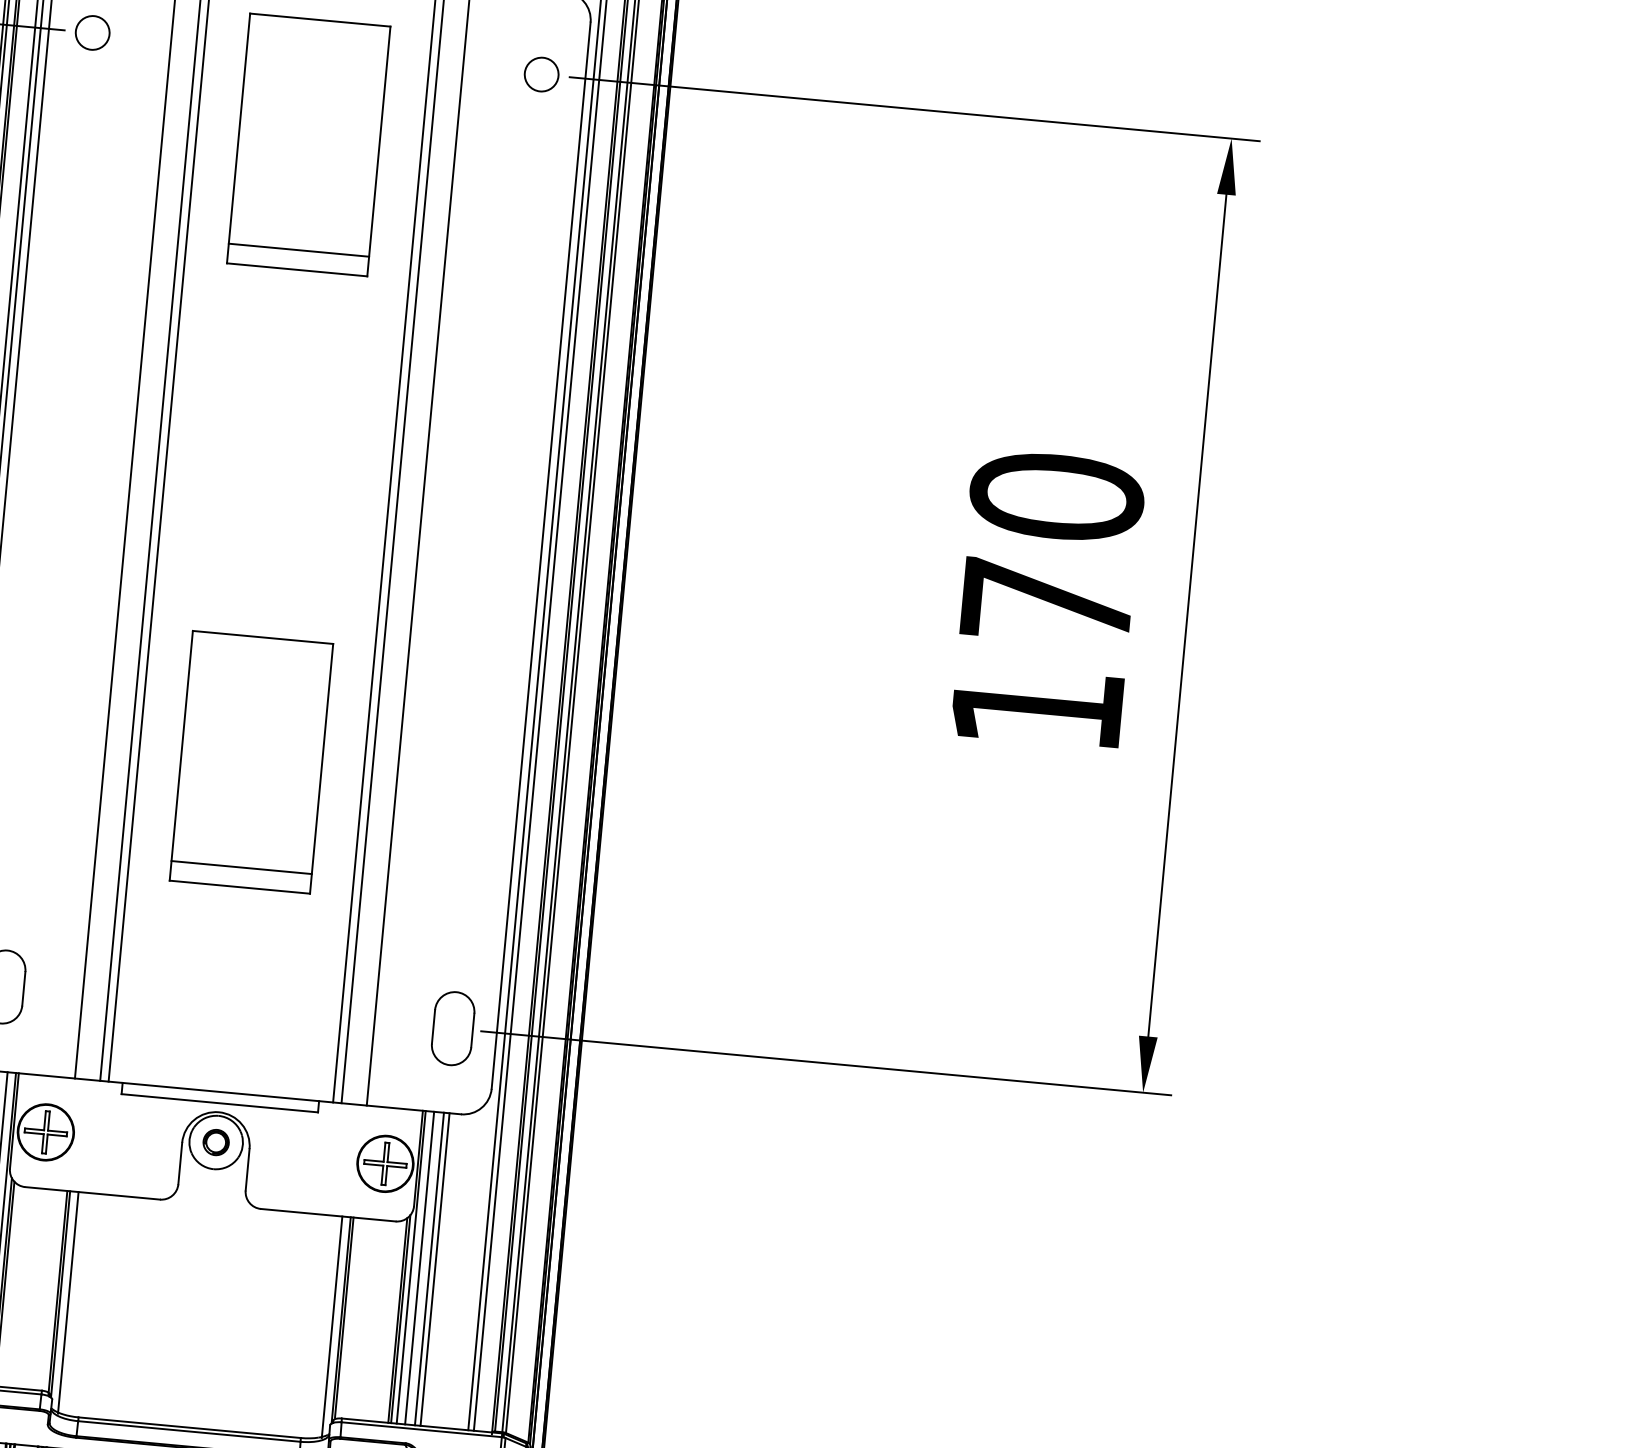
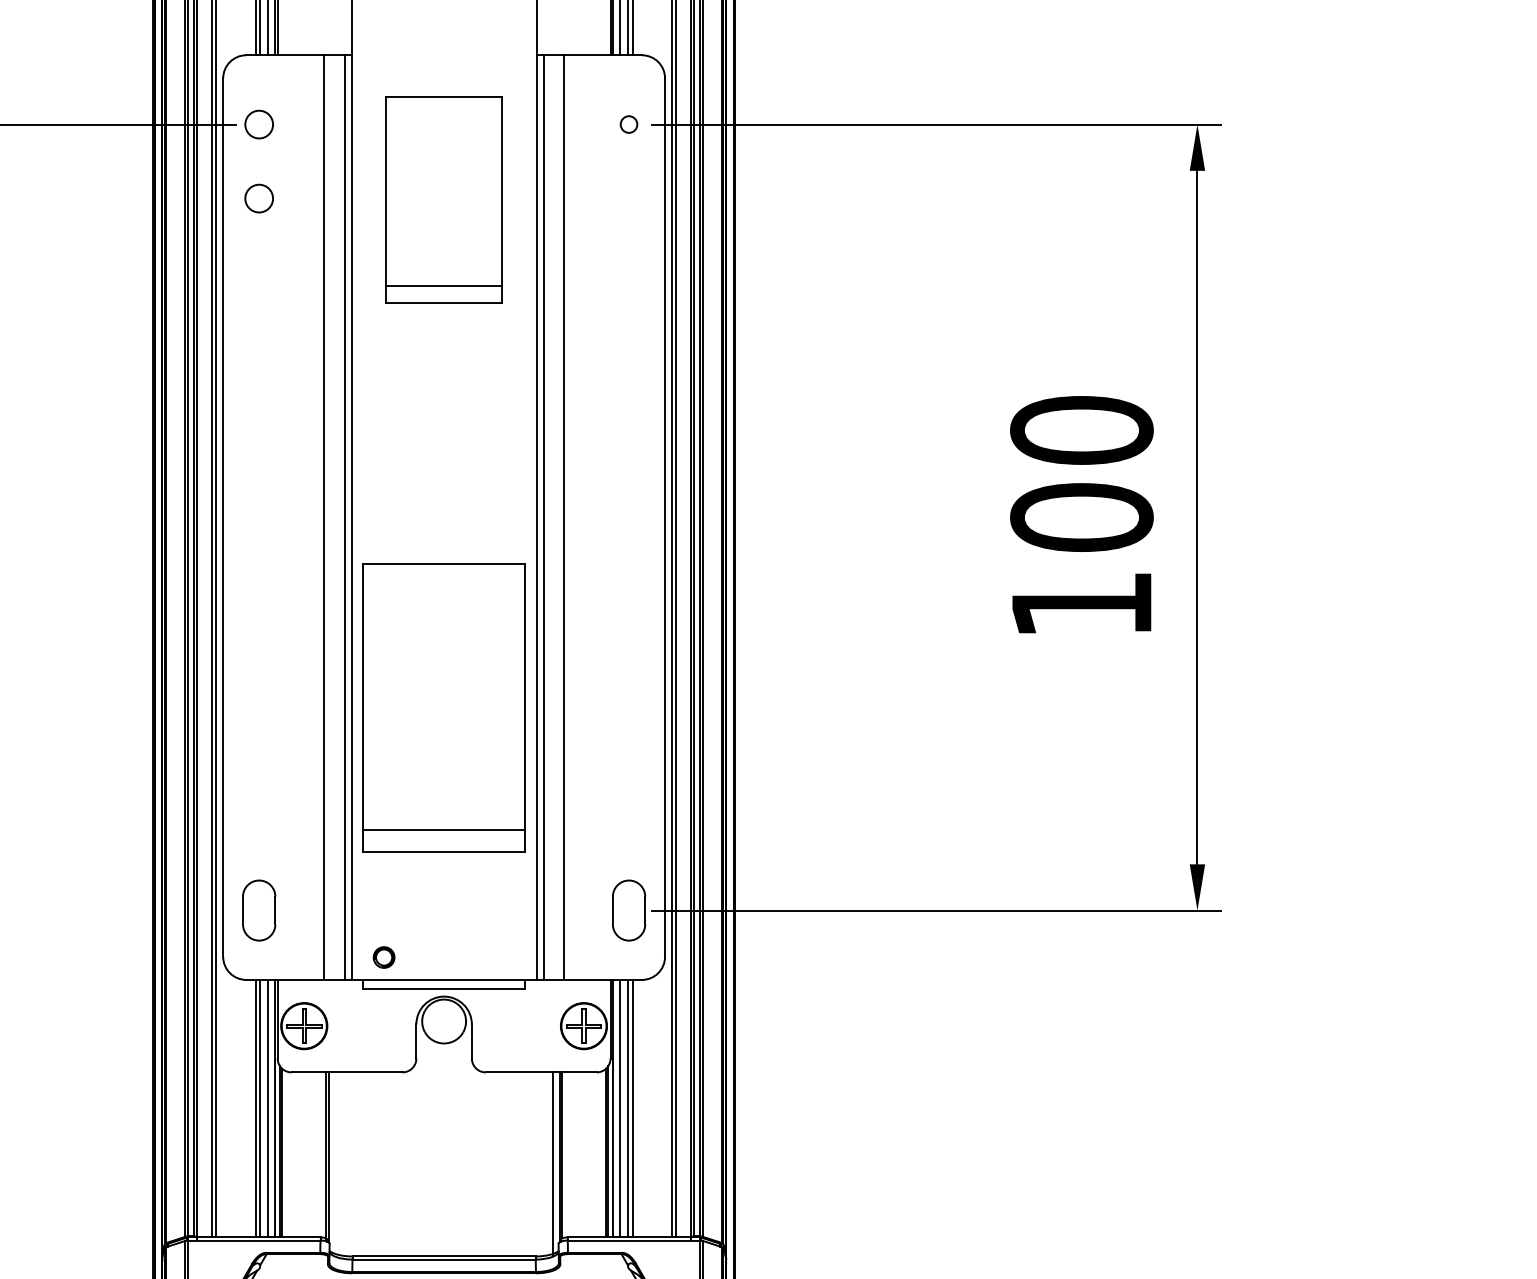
circle: (541, 74) -> (628, 124), size x0.6
circle: (83, 122) -> (258, 198), added
text: (1046, 602) -> (1081, 517), 170 -> 100
part: (250, 761) -> (443, 707), size x1.4
part: (215, 1142) -> (383, 957), moved
line: (68, 1302) -> (335, 1163), removed

